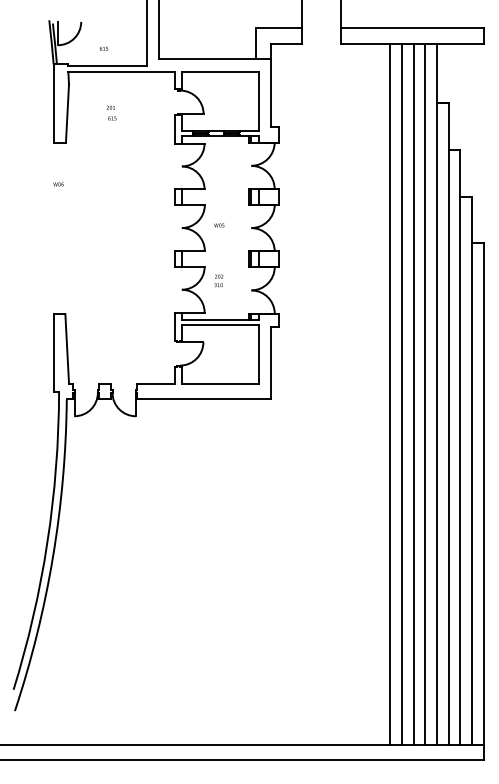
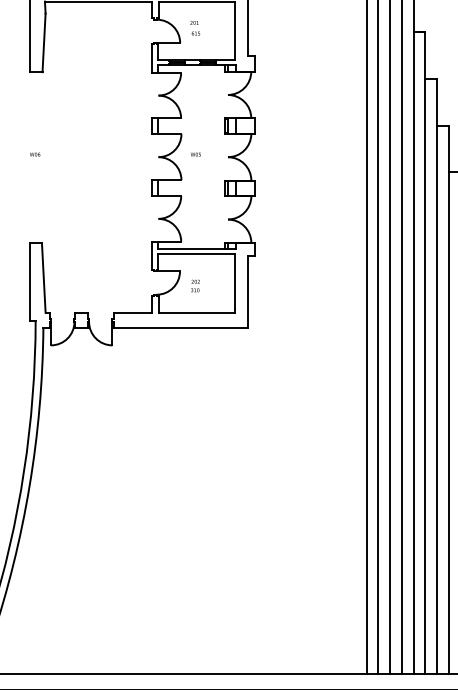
text: (111, 112) -> (195, 27), moved
text: (58, 184) -> (35, 154), moved
text: (218, 280) -> (195, 285), moved

